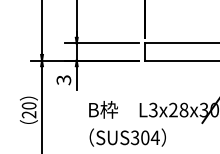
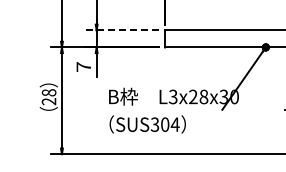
line: (101, 43) -> (121, 30), solid -> dashed
text: (63, 80) -> (83, 67), 3 -> 7
text: (29, 105) -> (49, 92), 20 -> 28

